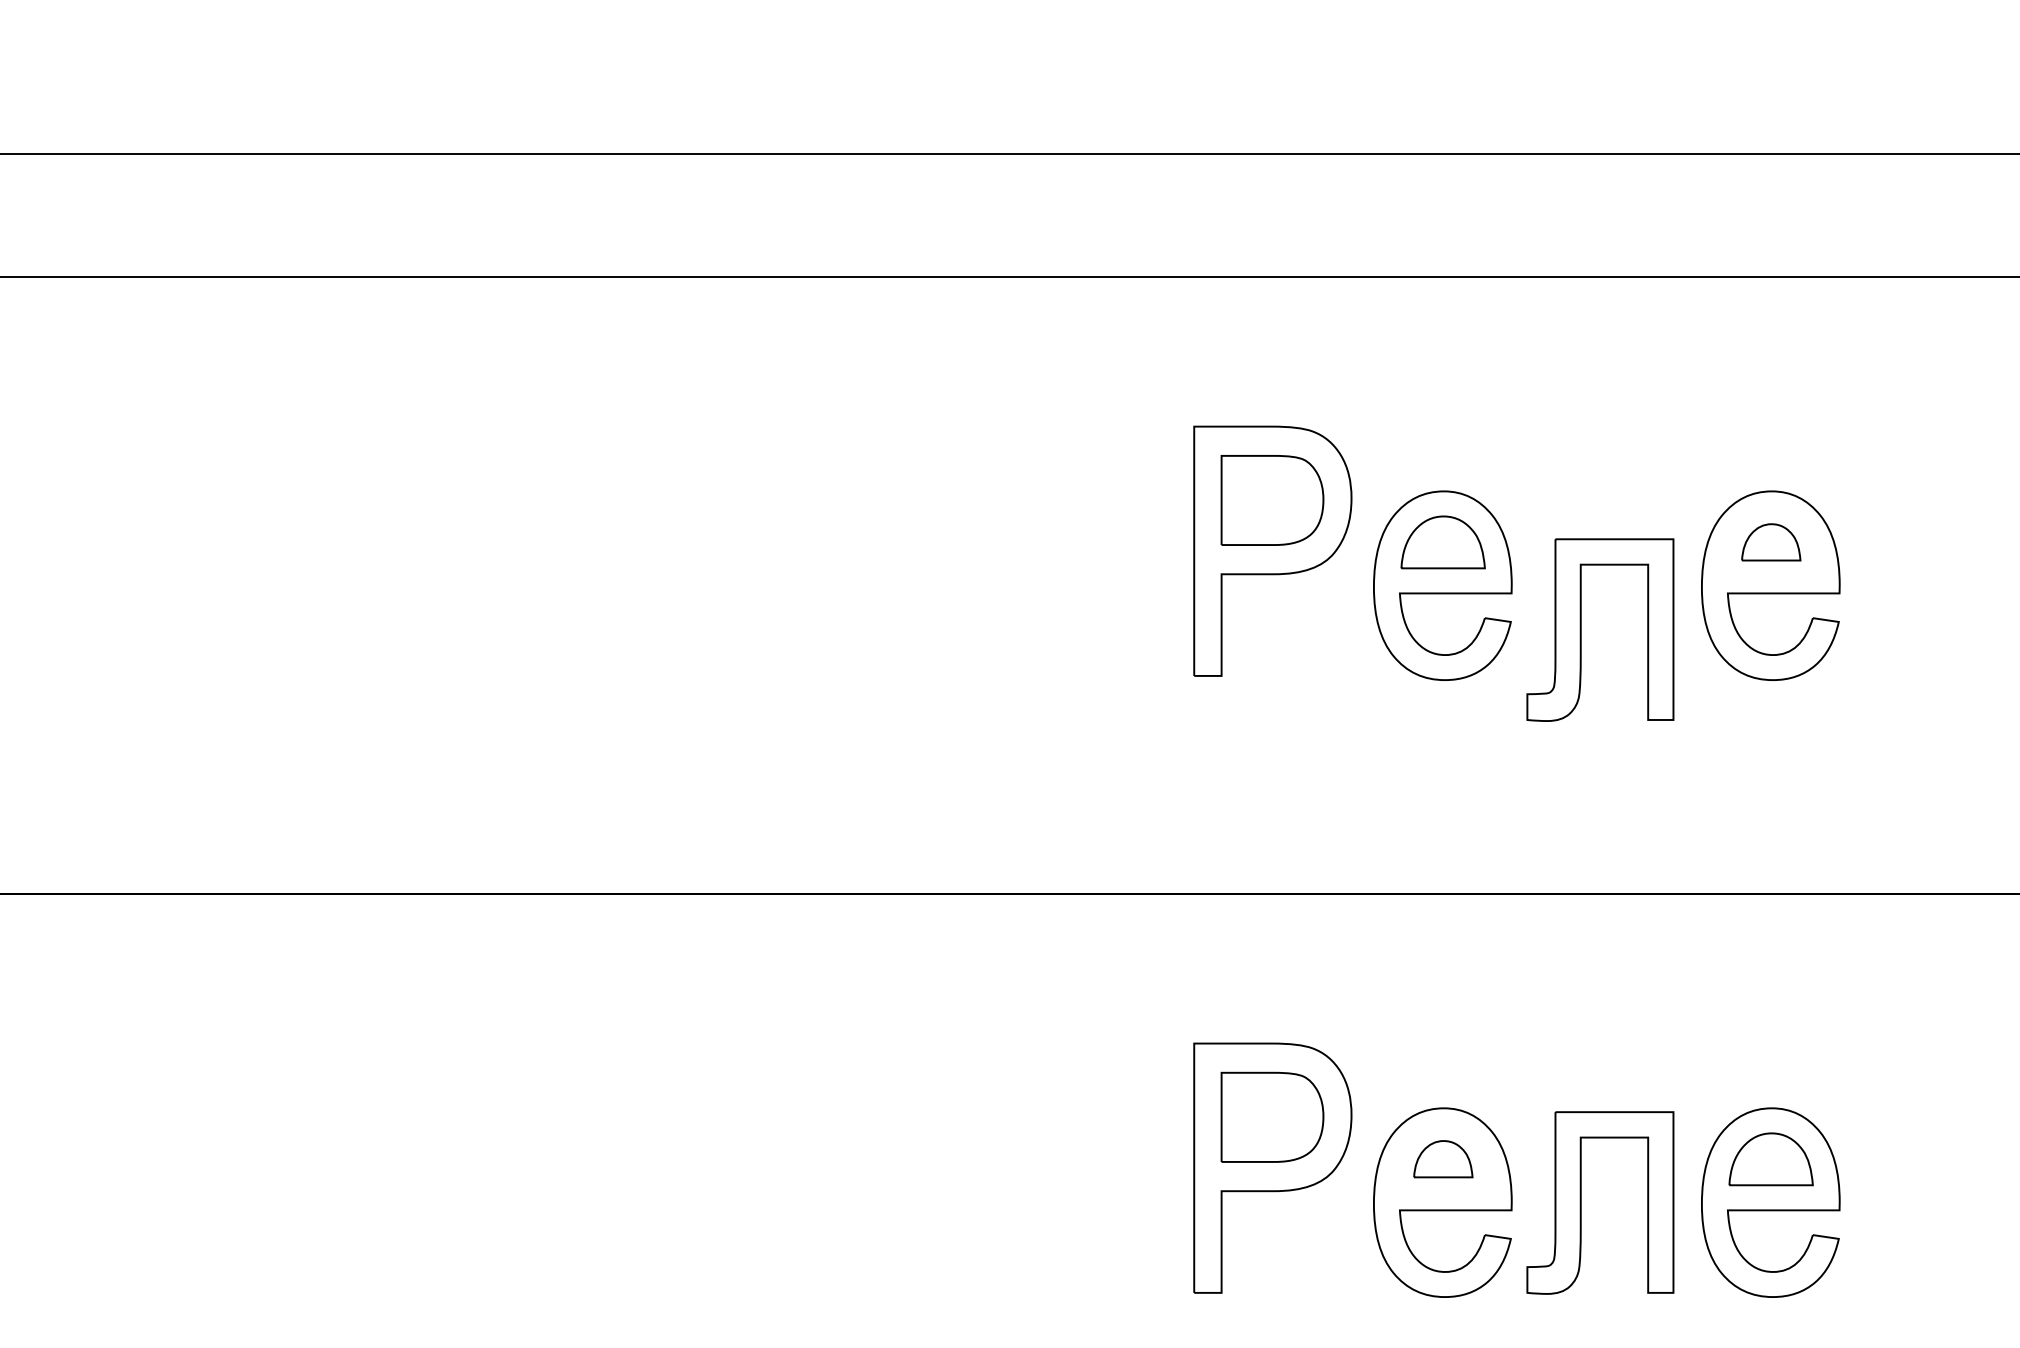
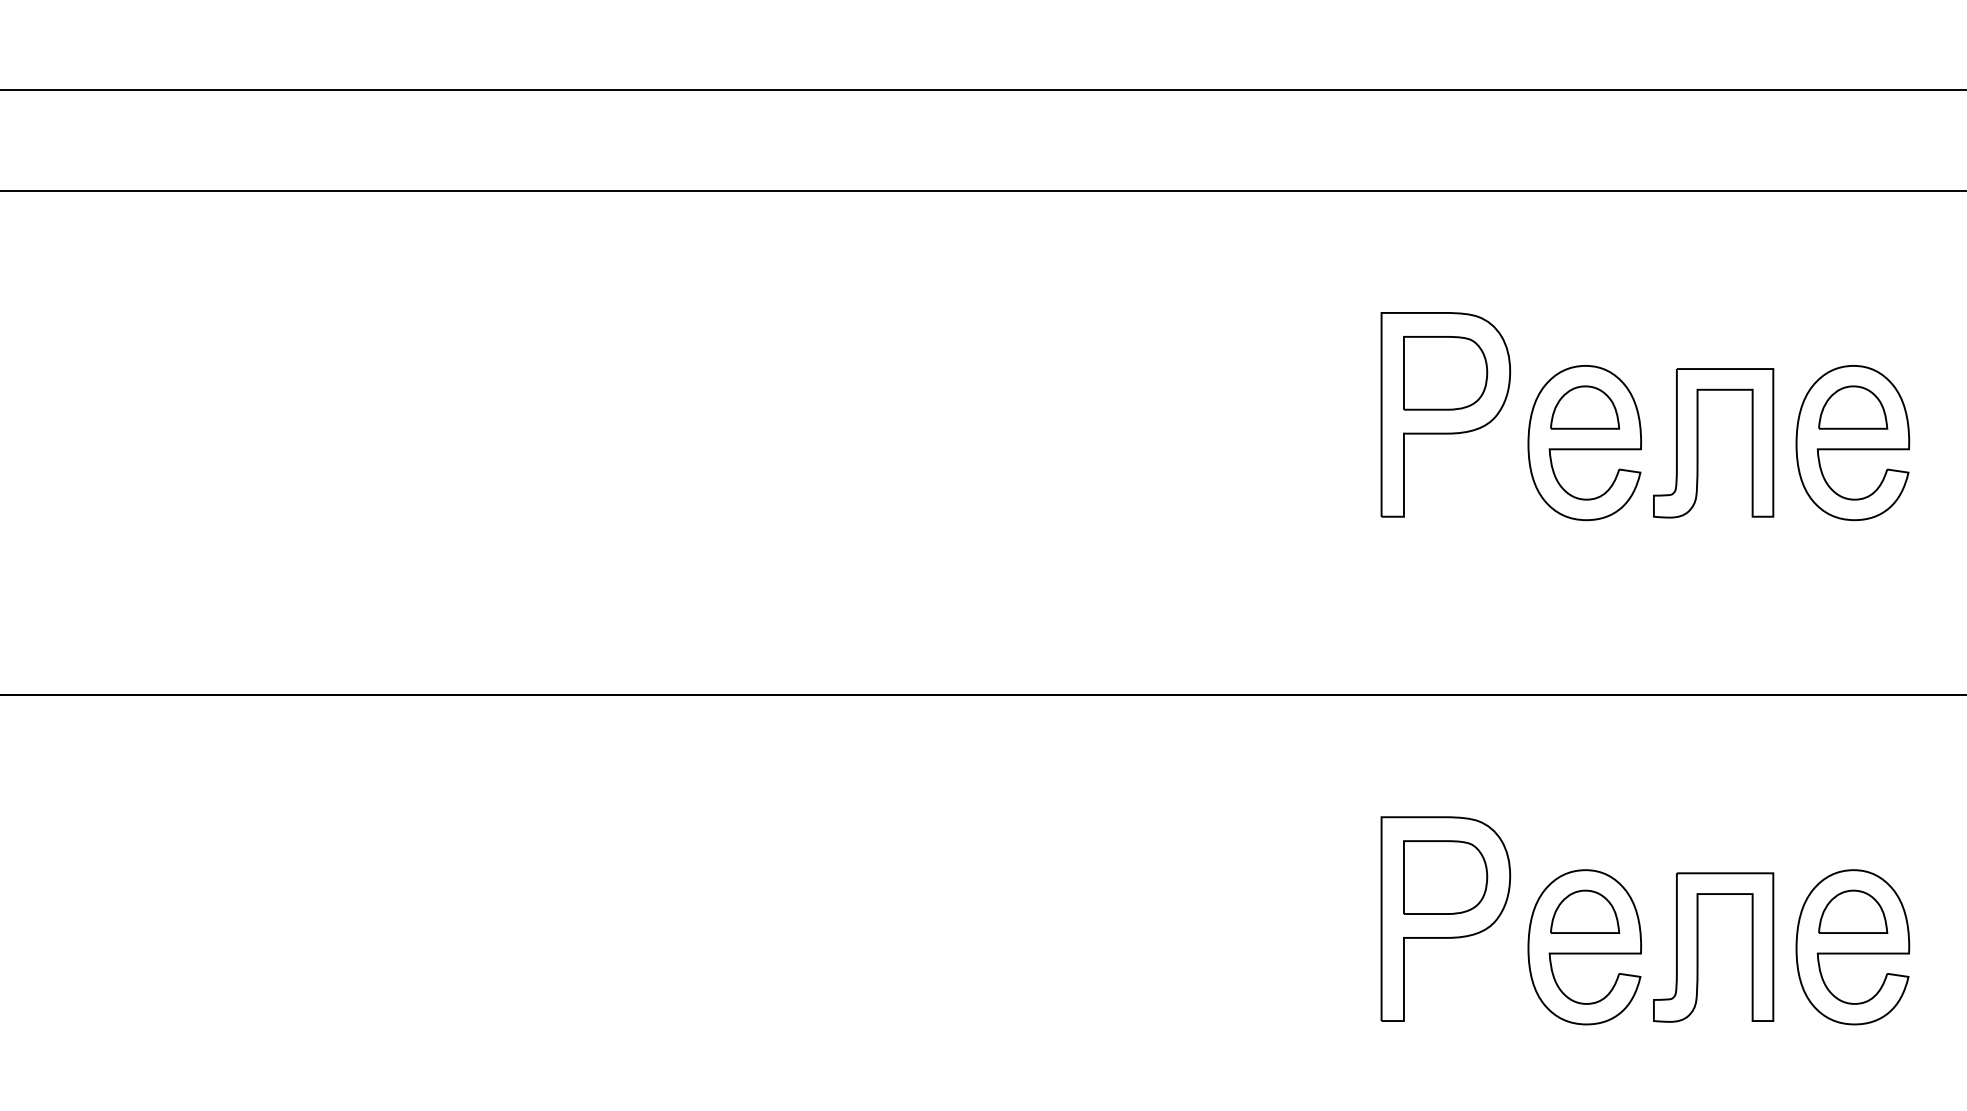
part: (1771, 542) -> (1853, 407), size x1.43
part: (1581, 630) -> (1698, 443), moved
part: (1443, 1158) -> (1585, 911), size x1.43

